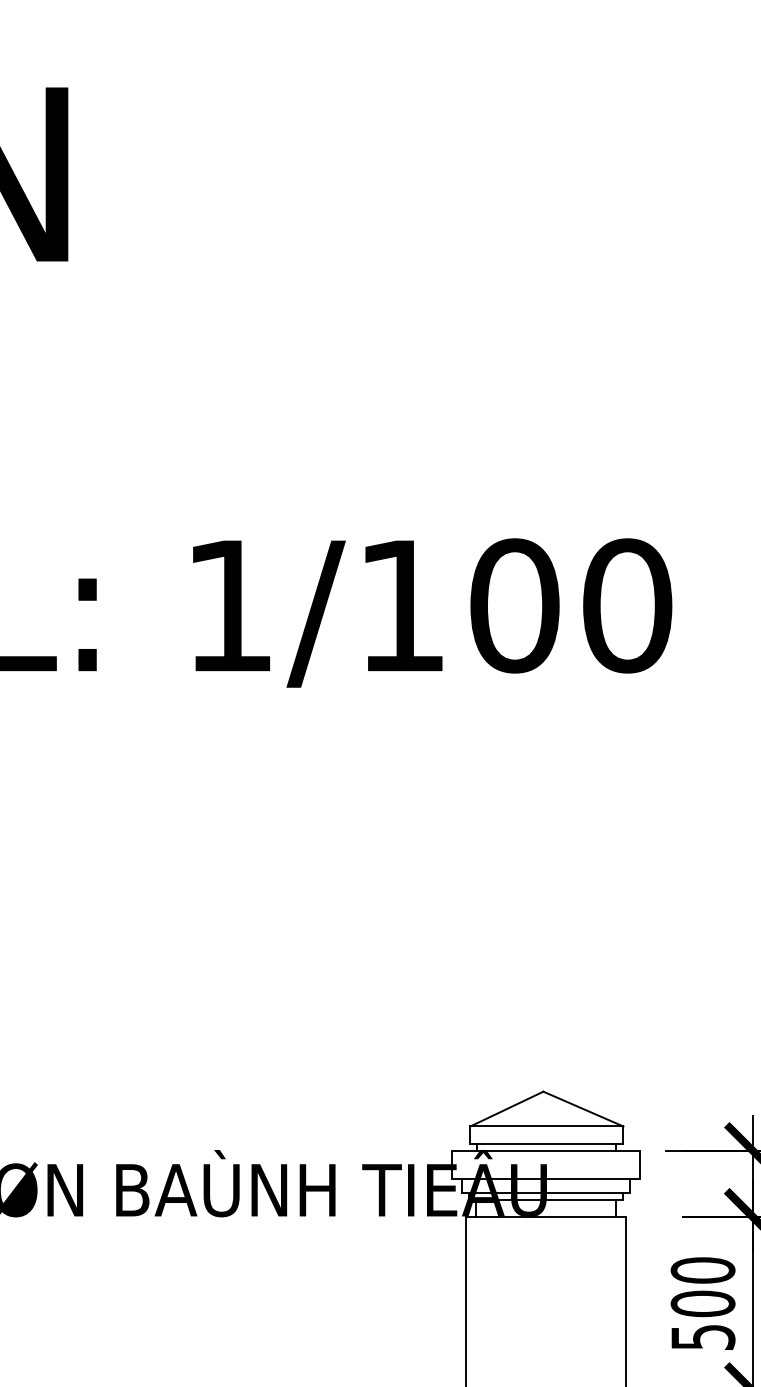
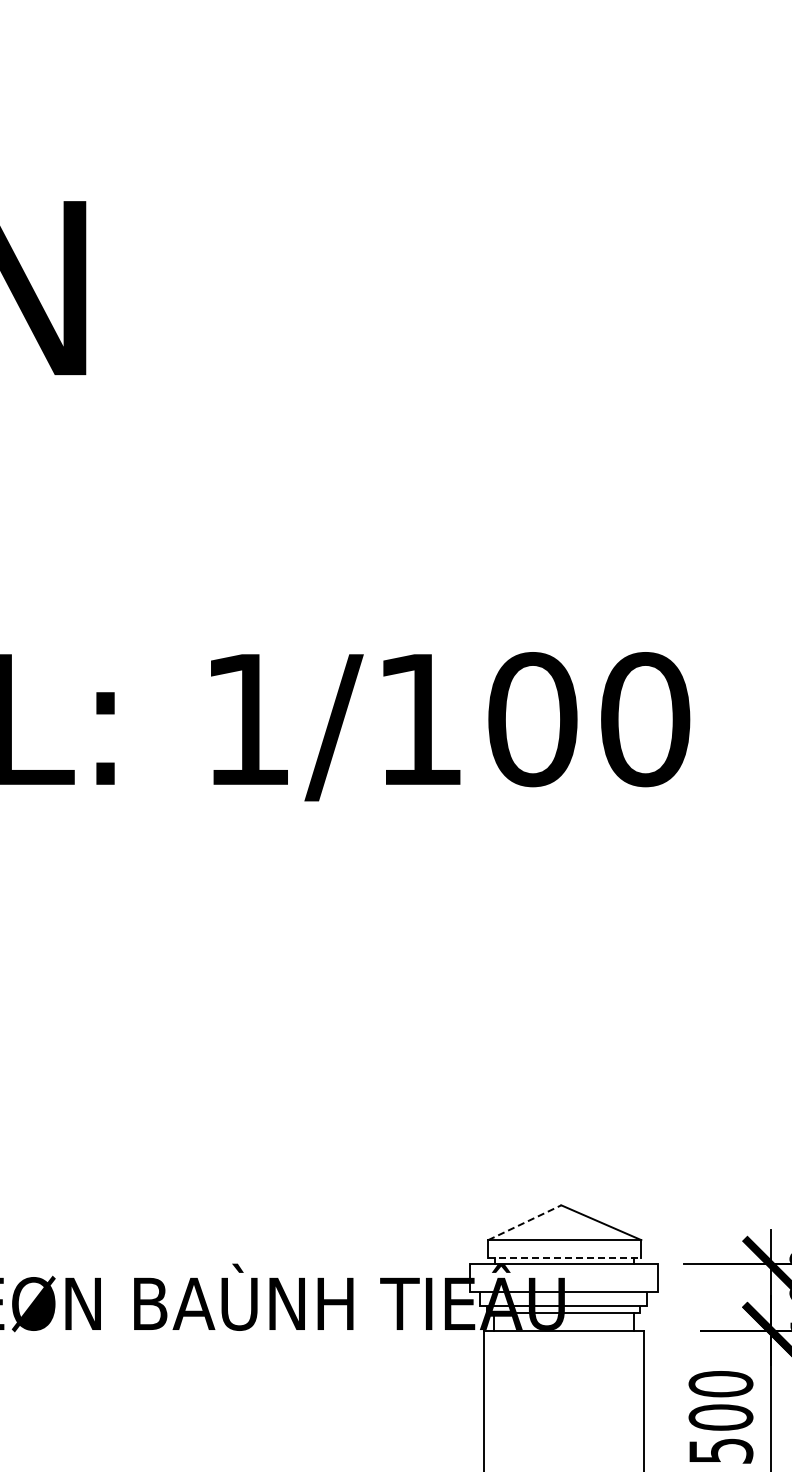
line: (507, 1108) -> (525, 1222), solid -> dashed
line: (546, 1143) -> (564, 1257), solid -> dashed

